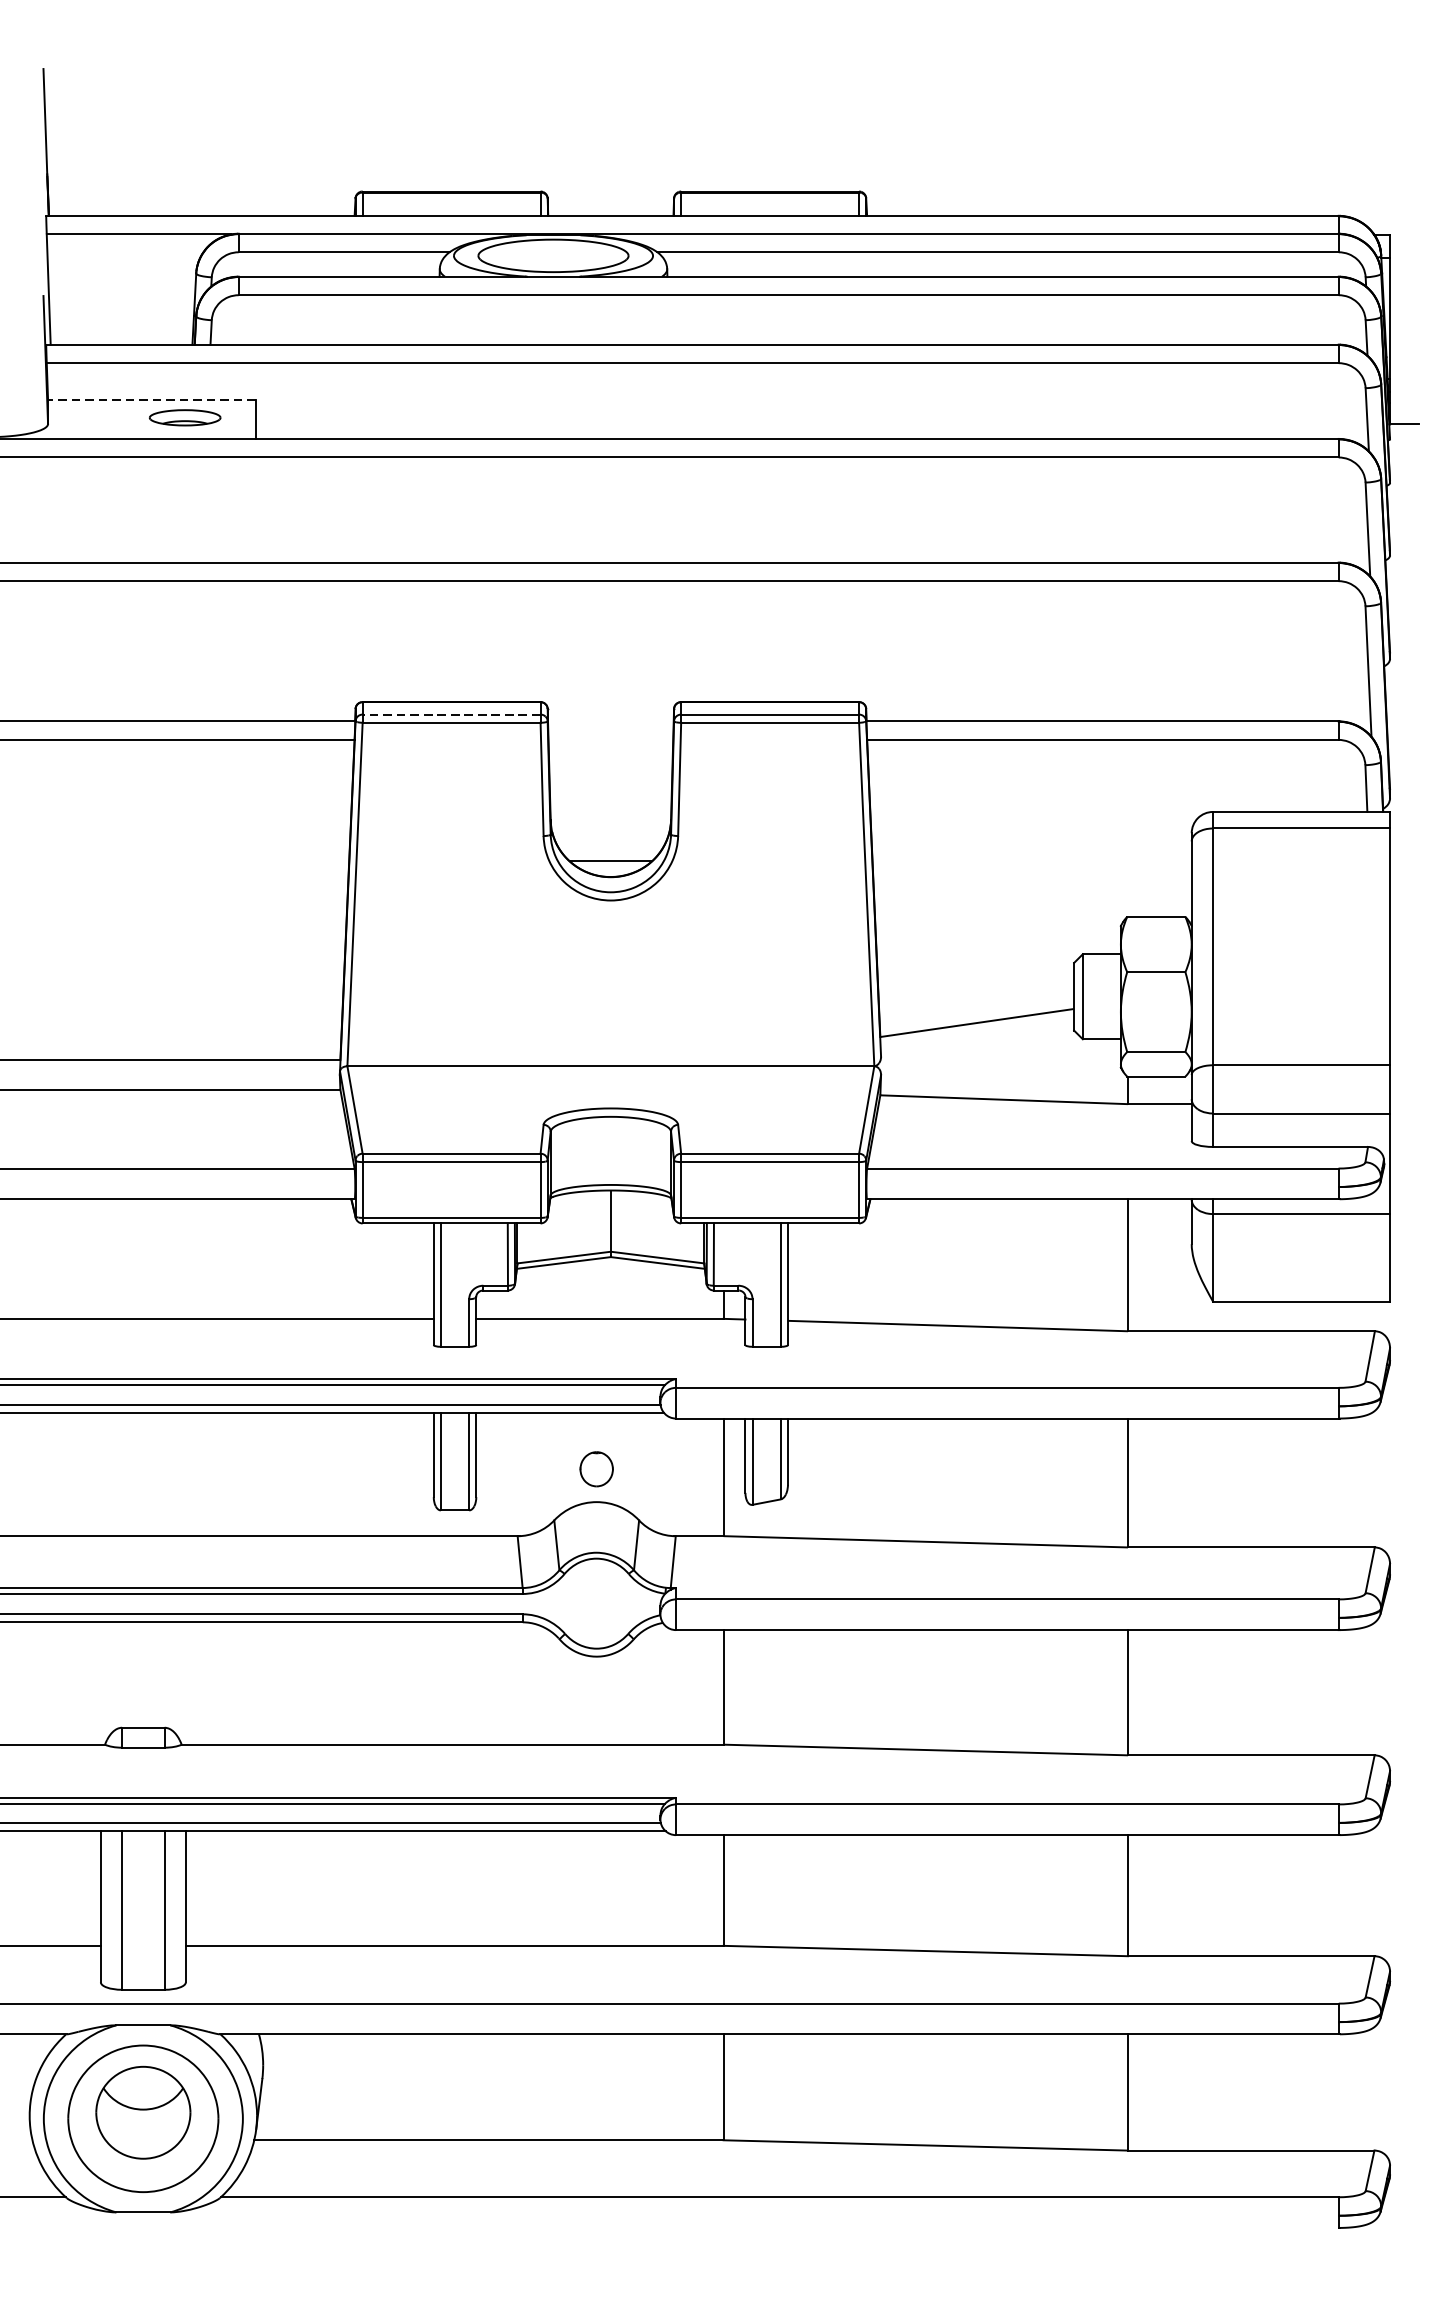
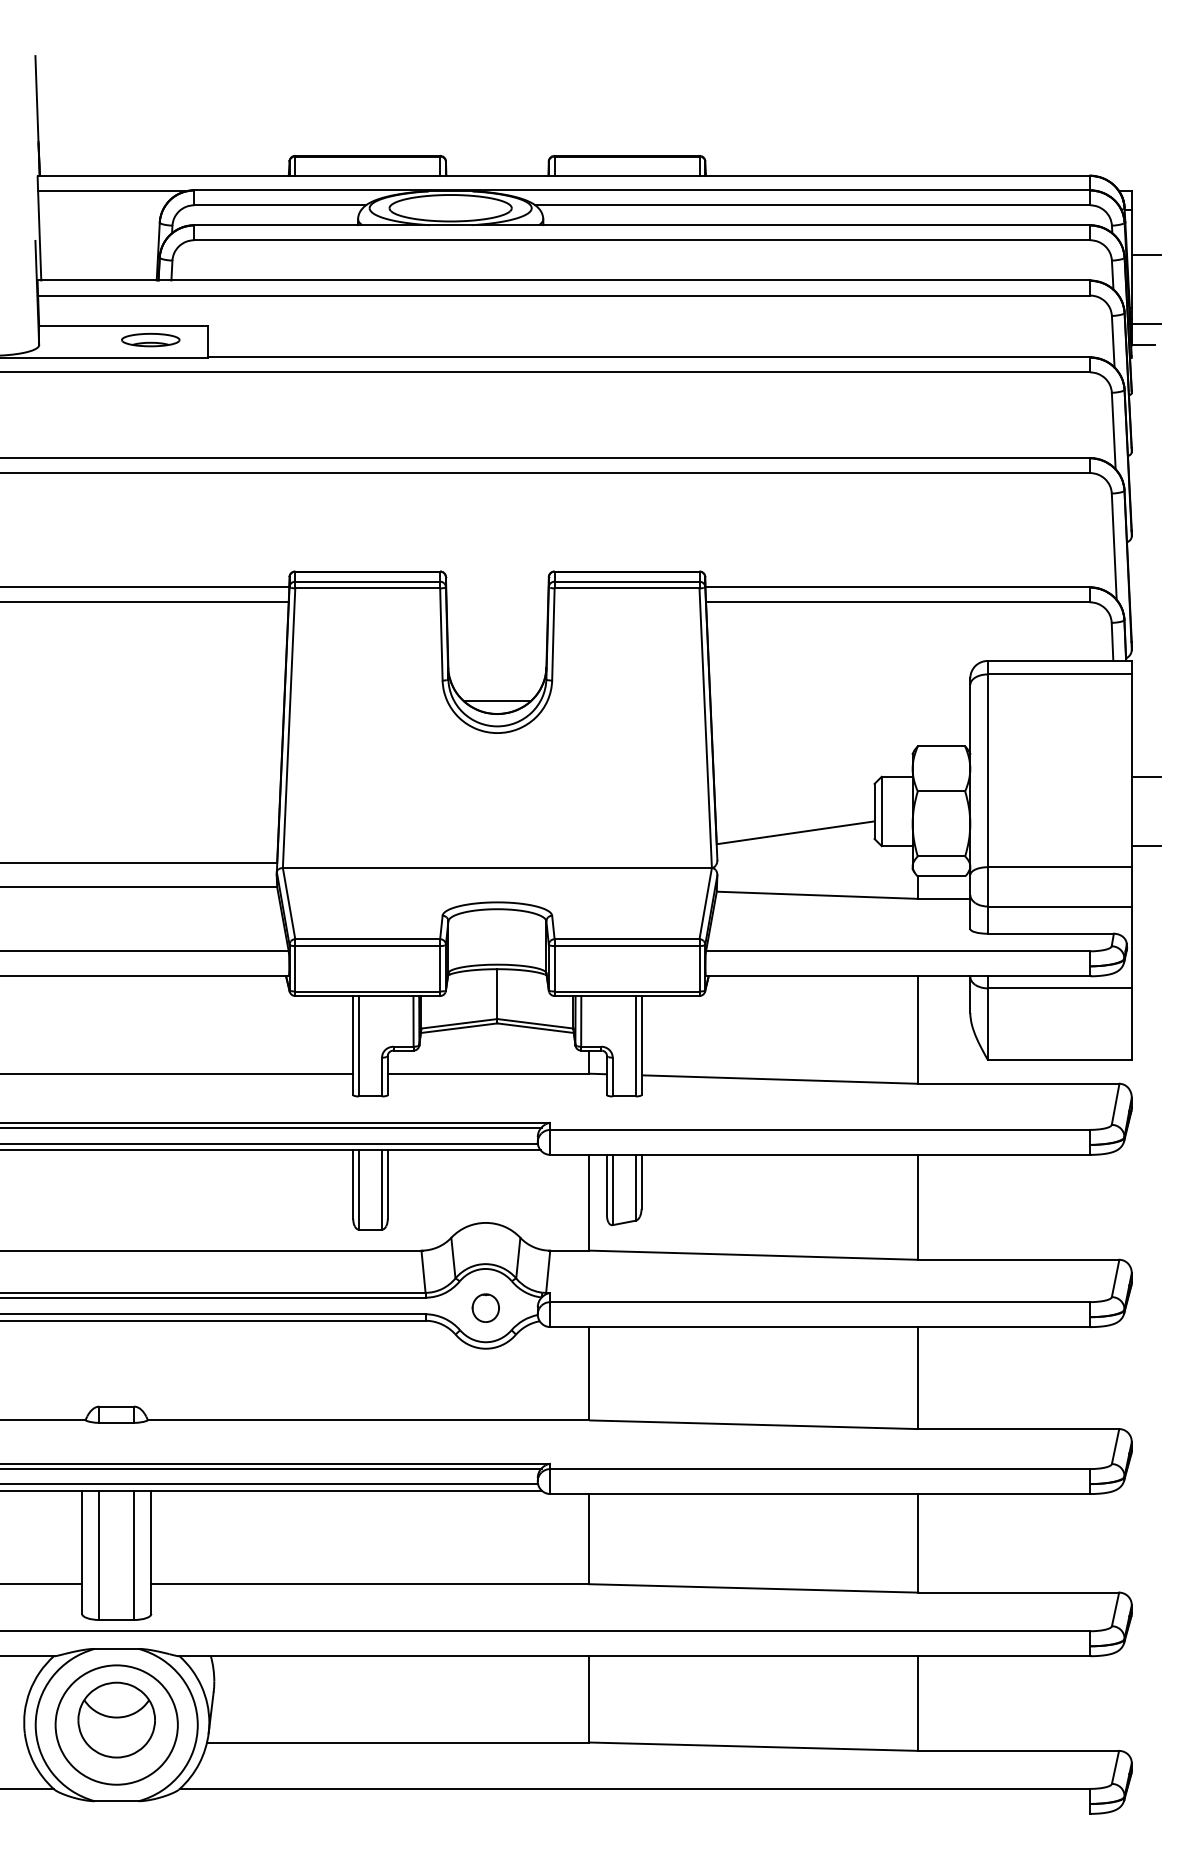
line: (1406, 313) -> (1145, 255), added
line: (1406, 398) -> (1145, 324), added
line: (151, 399) -> (123, 325), dashed -> solid
line: (451, 714) -> (367, 581), dashed -> solid
line: (1406, 953) -> (1145, 776), added
line: (1406, 1039) -> (1145, 846), added
part: (596, 1468) -> (485, 1307), moved

